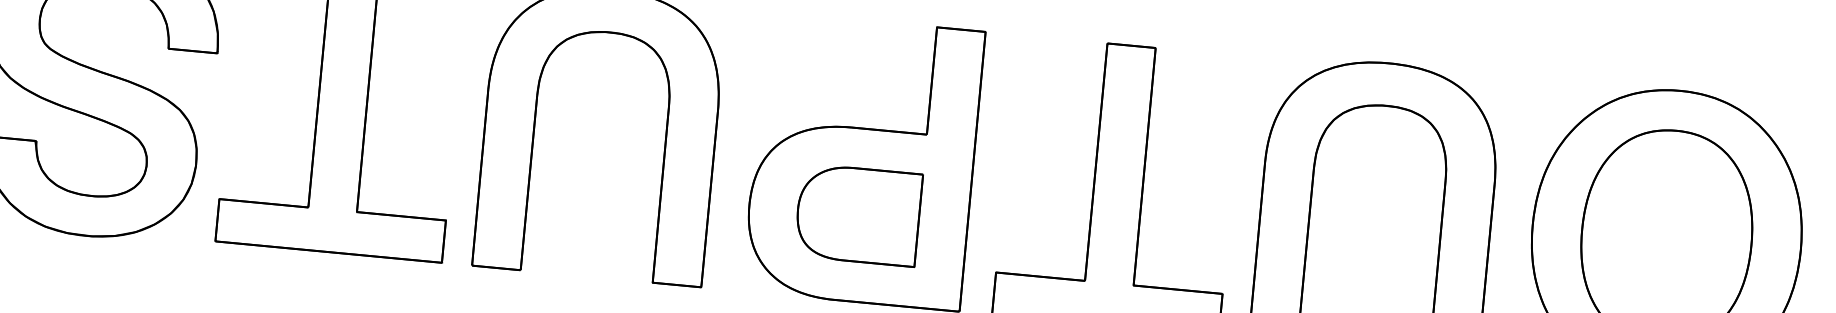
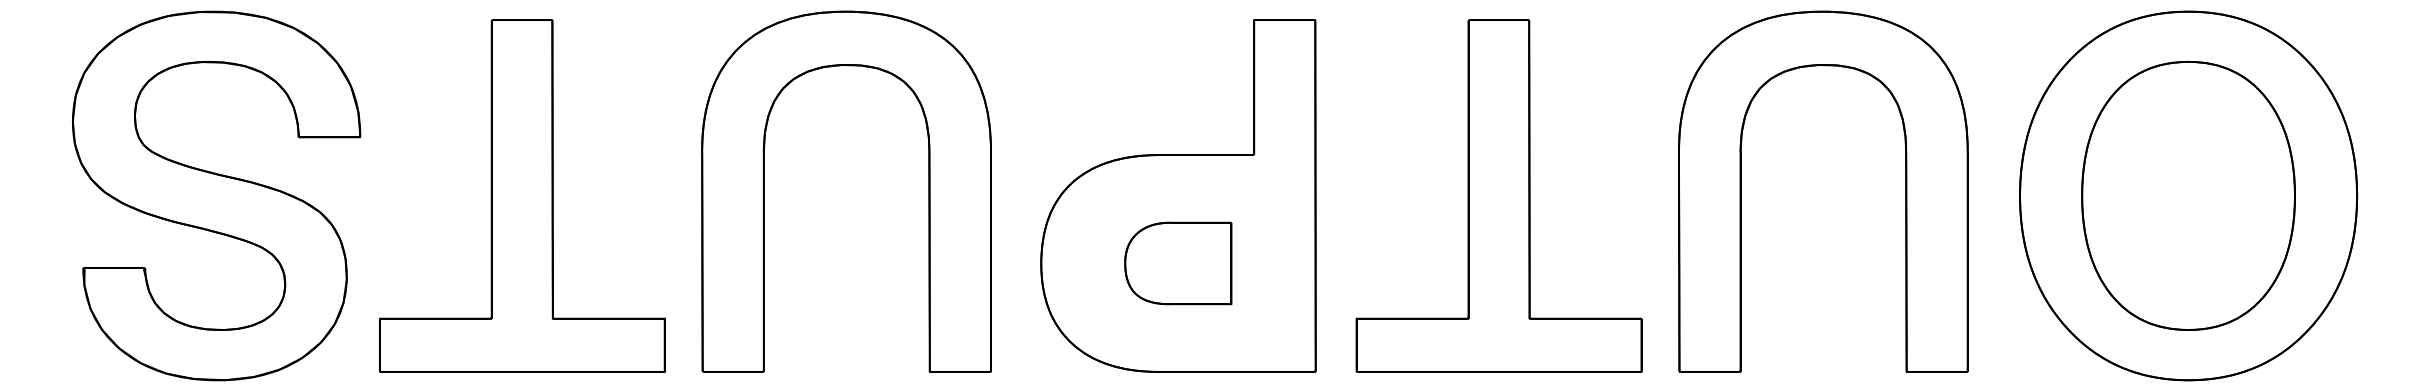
part: (858, 215) -> (1178, 263), size x0.7

